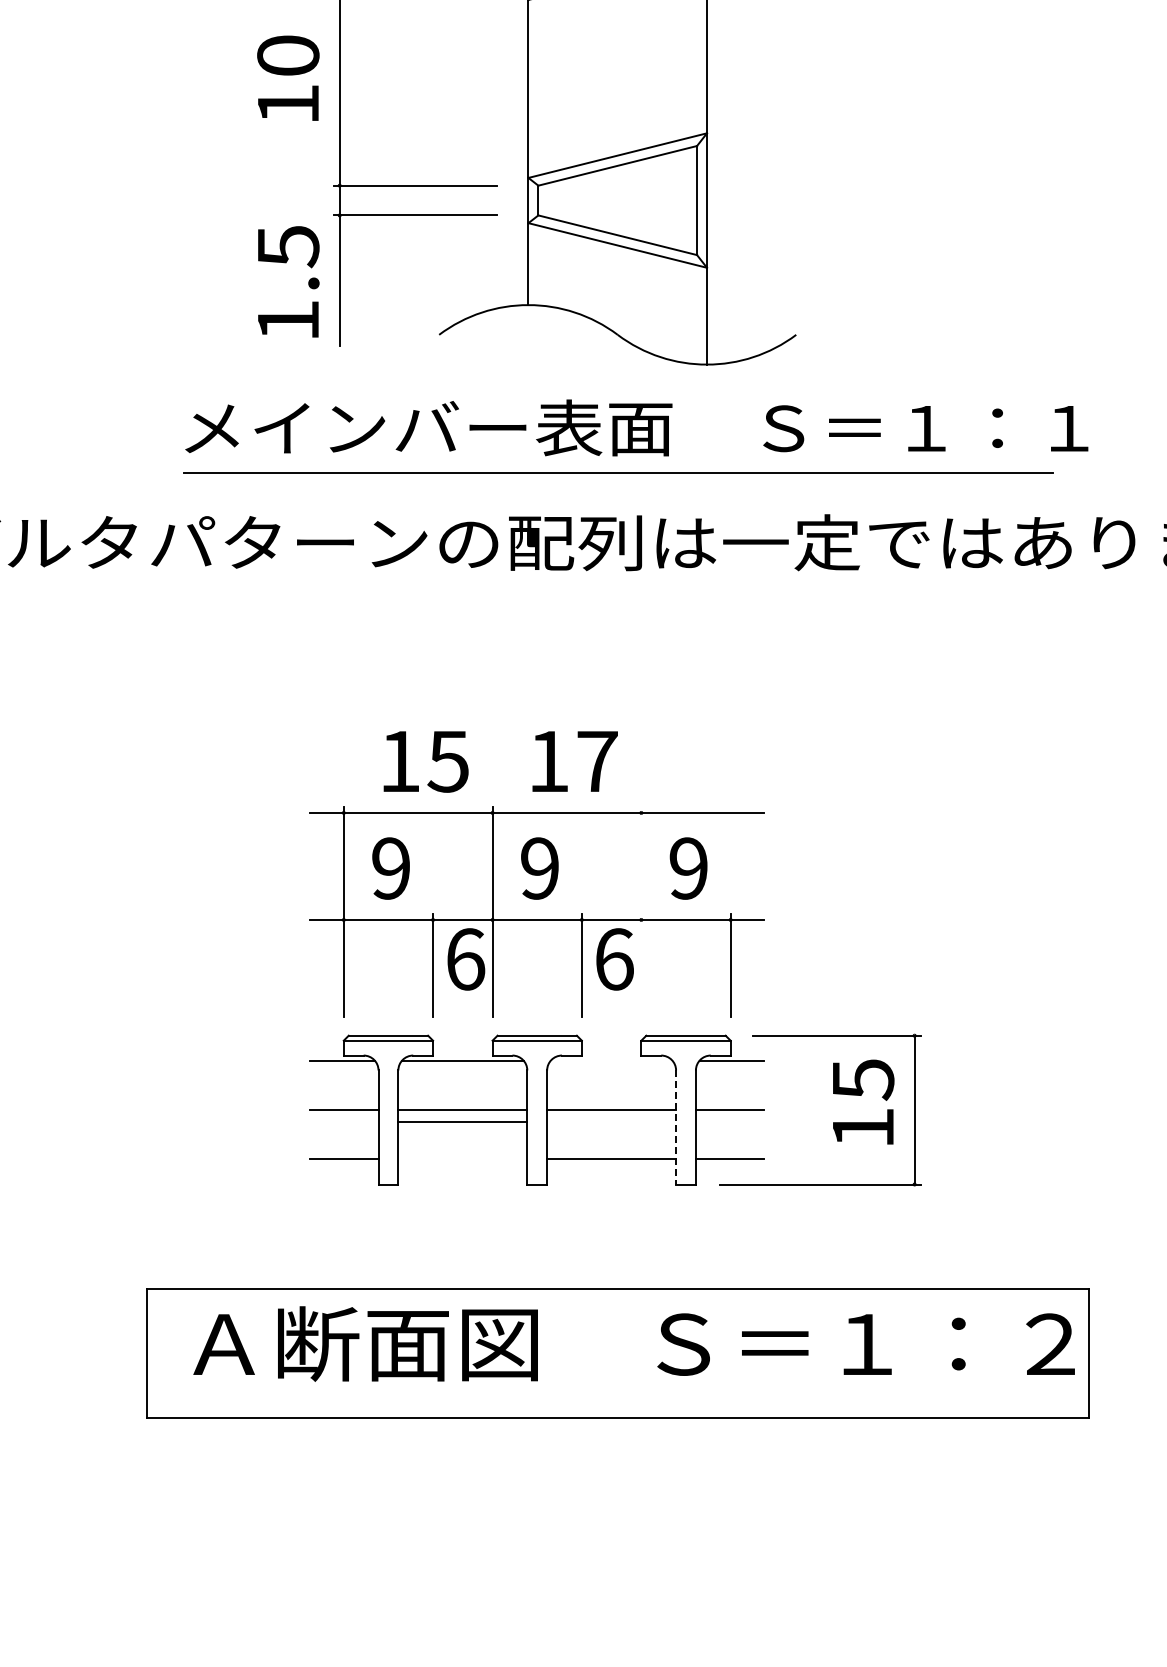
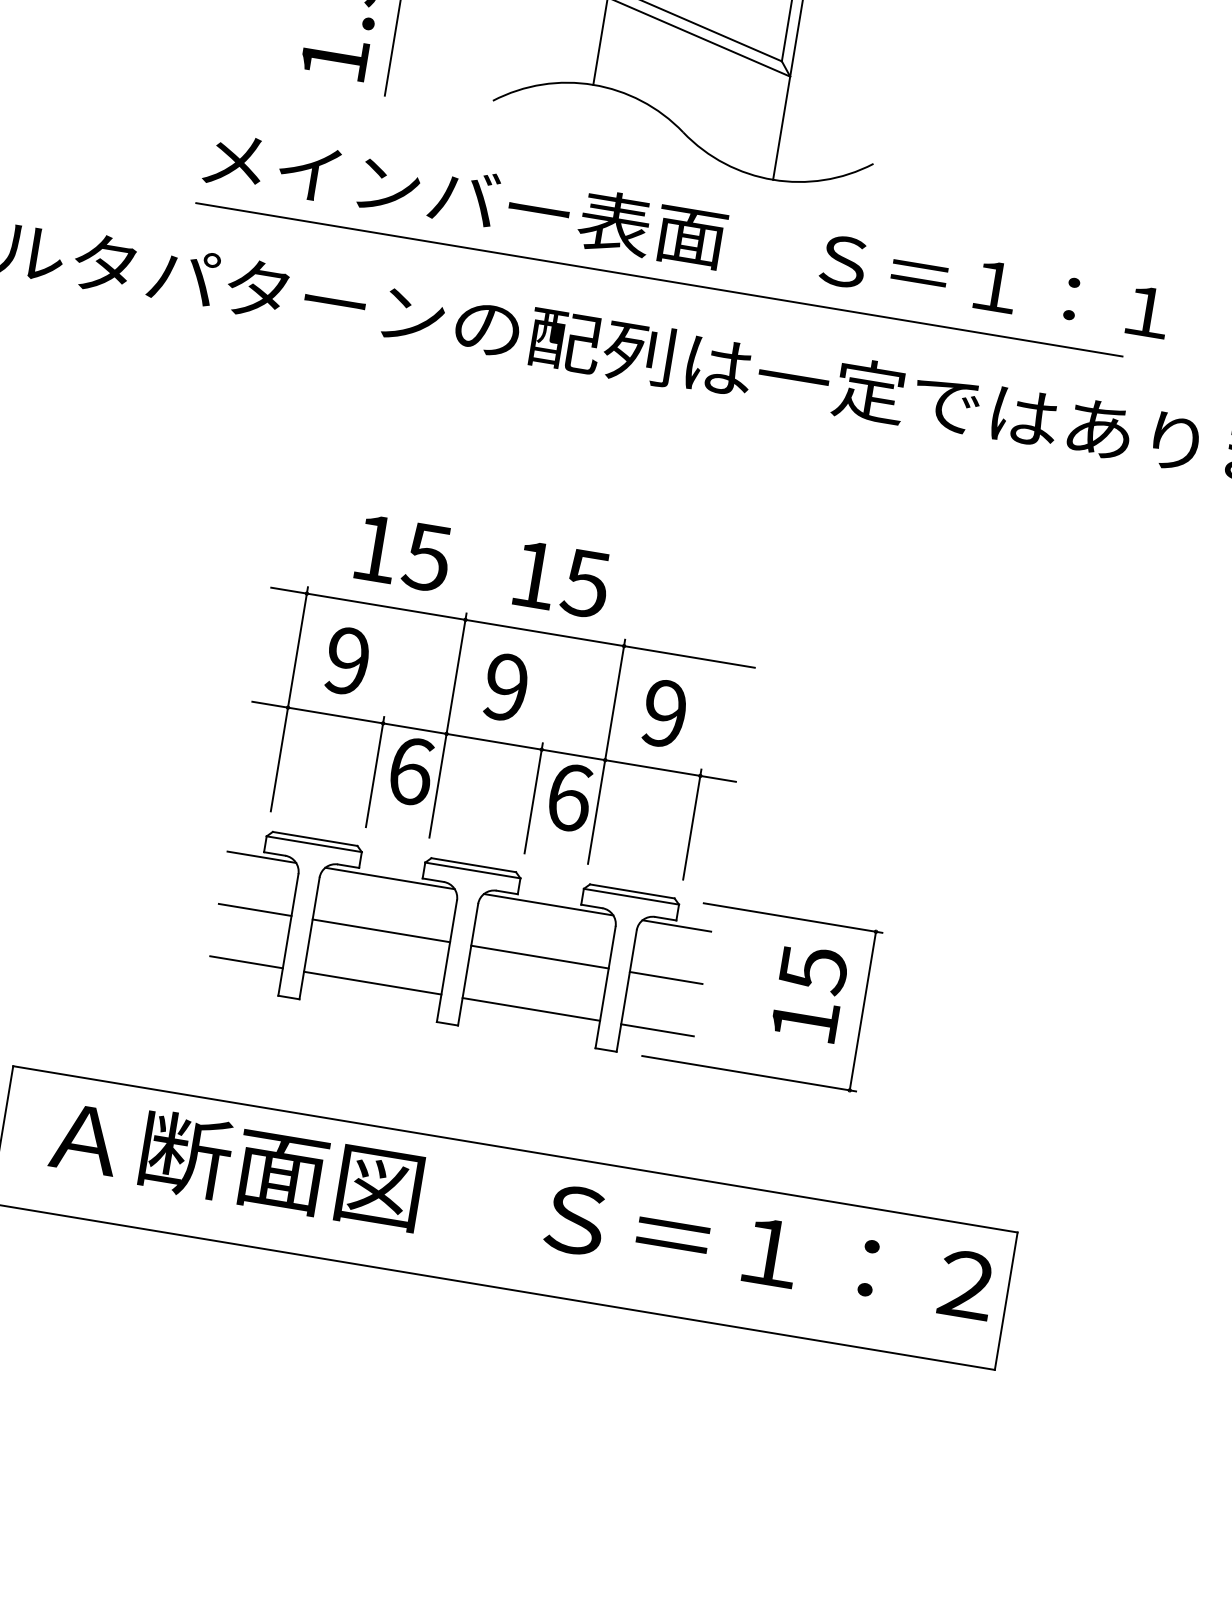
text: (596, 761) -> (585, 583), 17 -> 15
line: (641, 911) -> (606, 751), added
line: (611, 1060) -> (548, 904), added
line: (462, 1121) -> (372, 982), moved
line: (676, 1127) -> (605, 987), dashed -> solid

